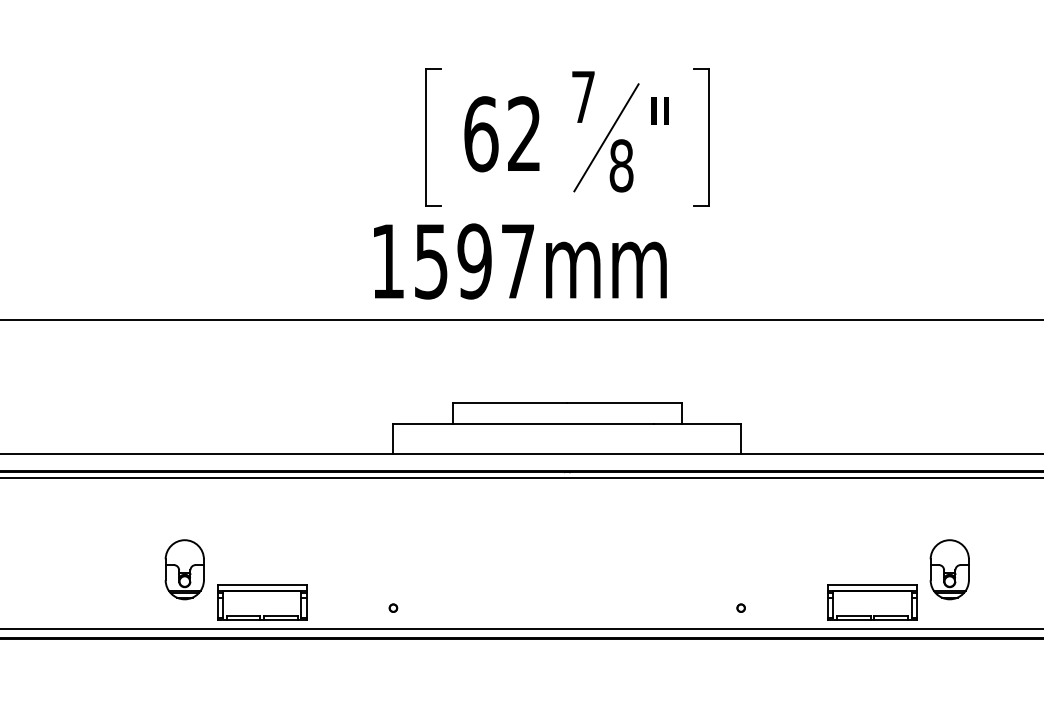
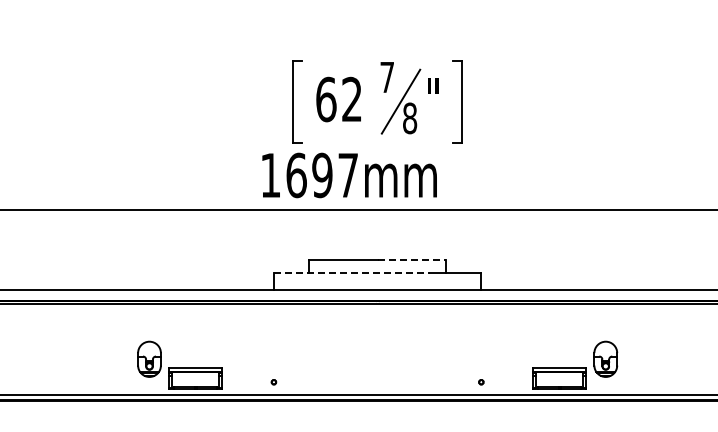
text: (431, 261) -> (296, 175), 1597mm -> 1697mm
line: (625, 404) -> (412, 260), solid -> dashed
line: (523, 424) -> (351, 272), solid -> dashed

